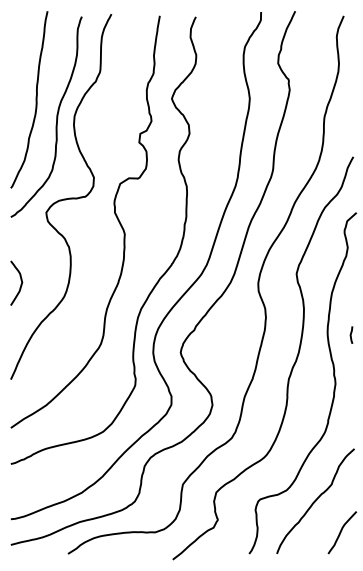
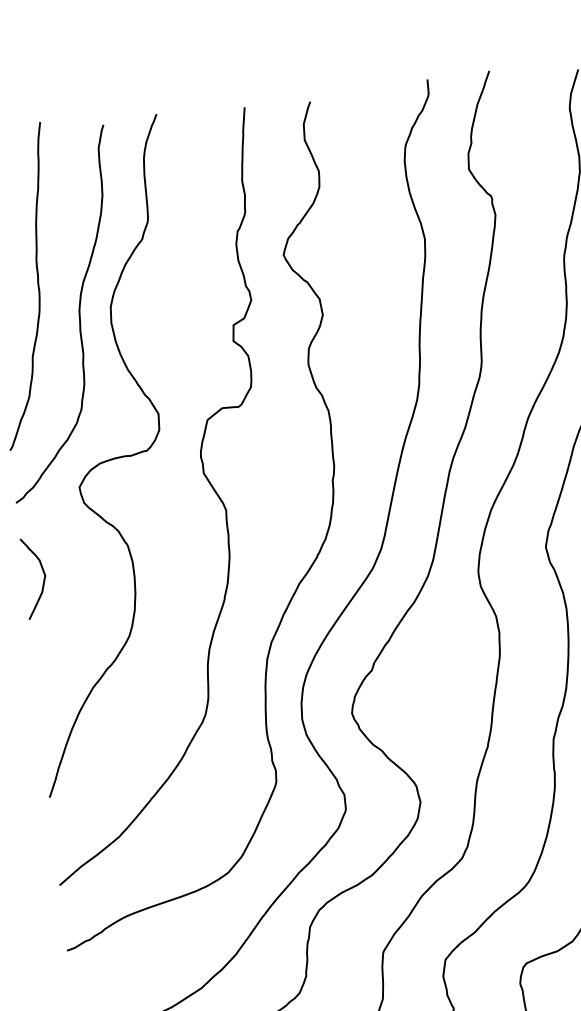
curve: (20, 280) -> (41, 572), moved

